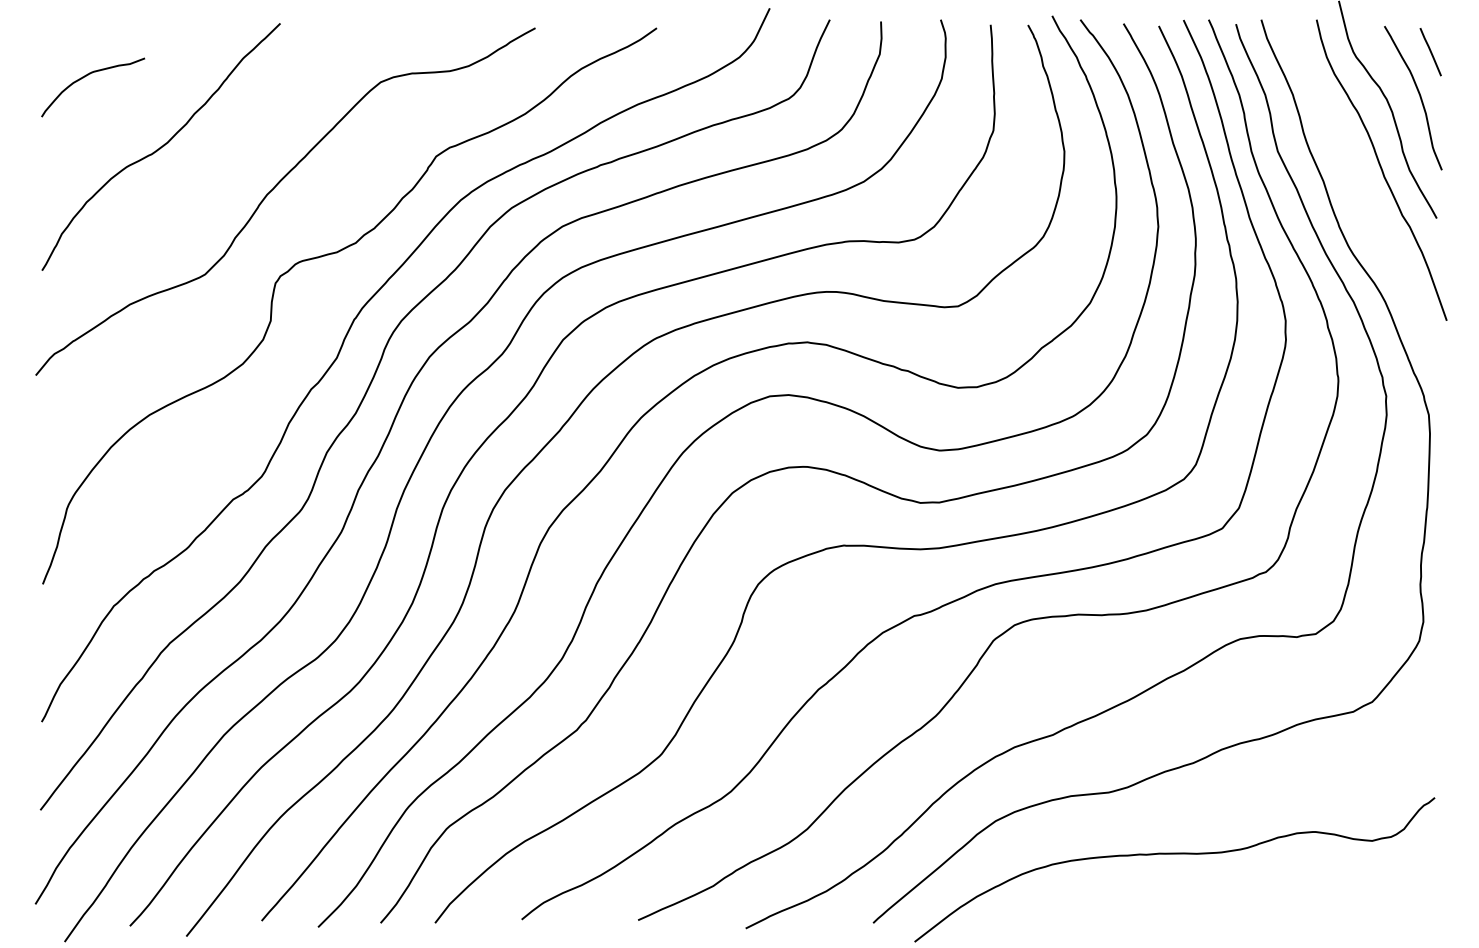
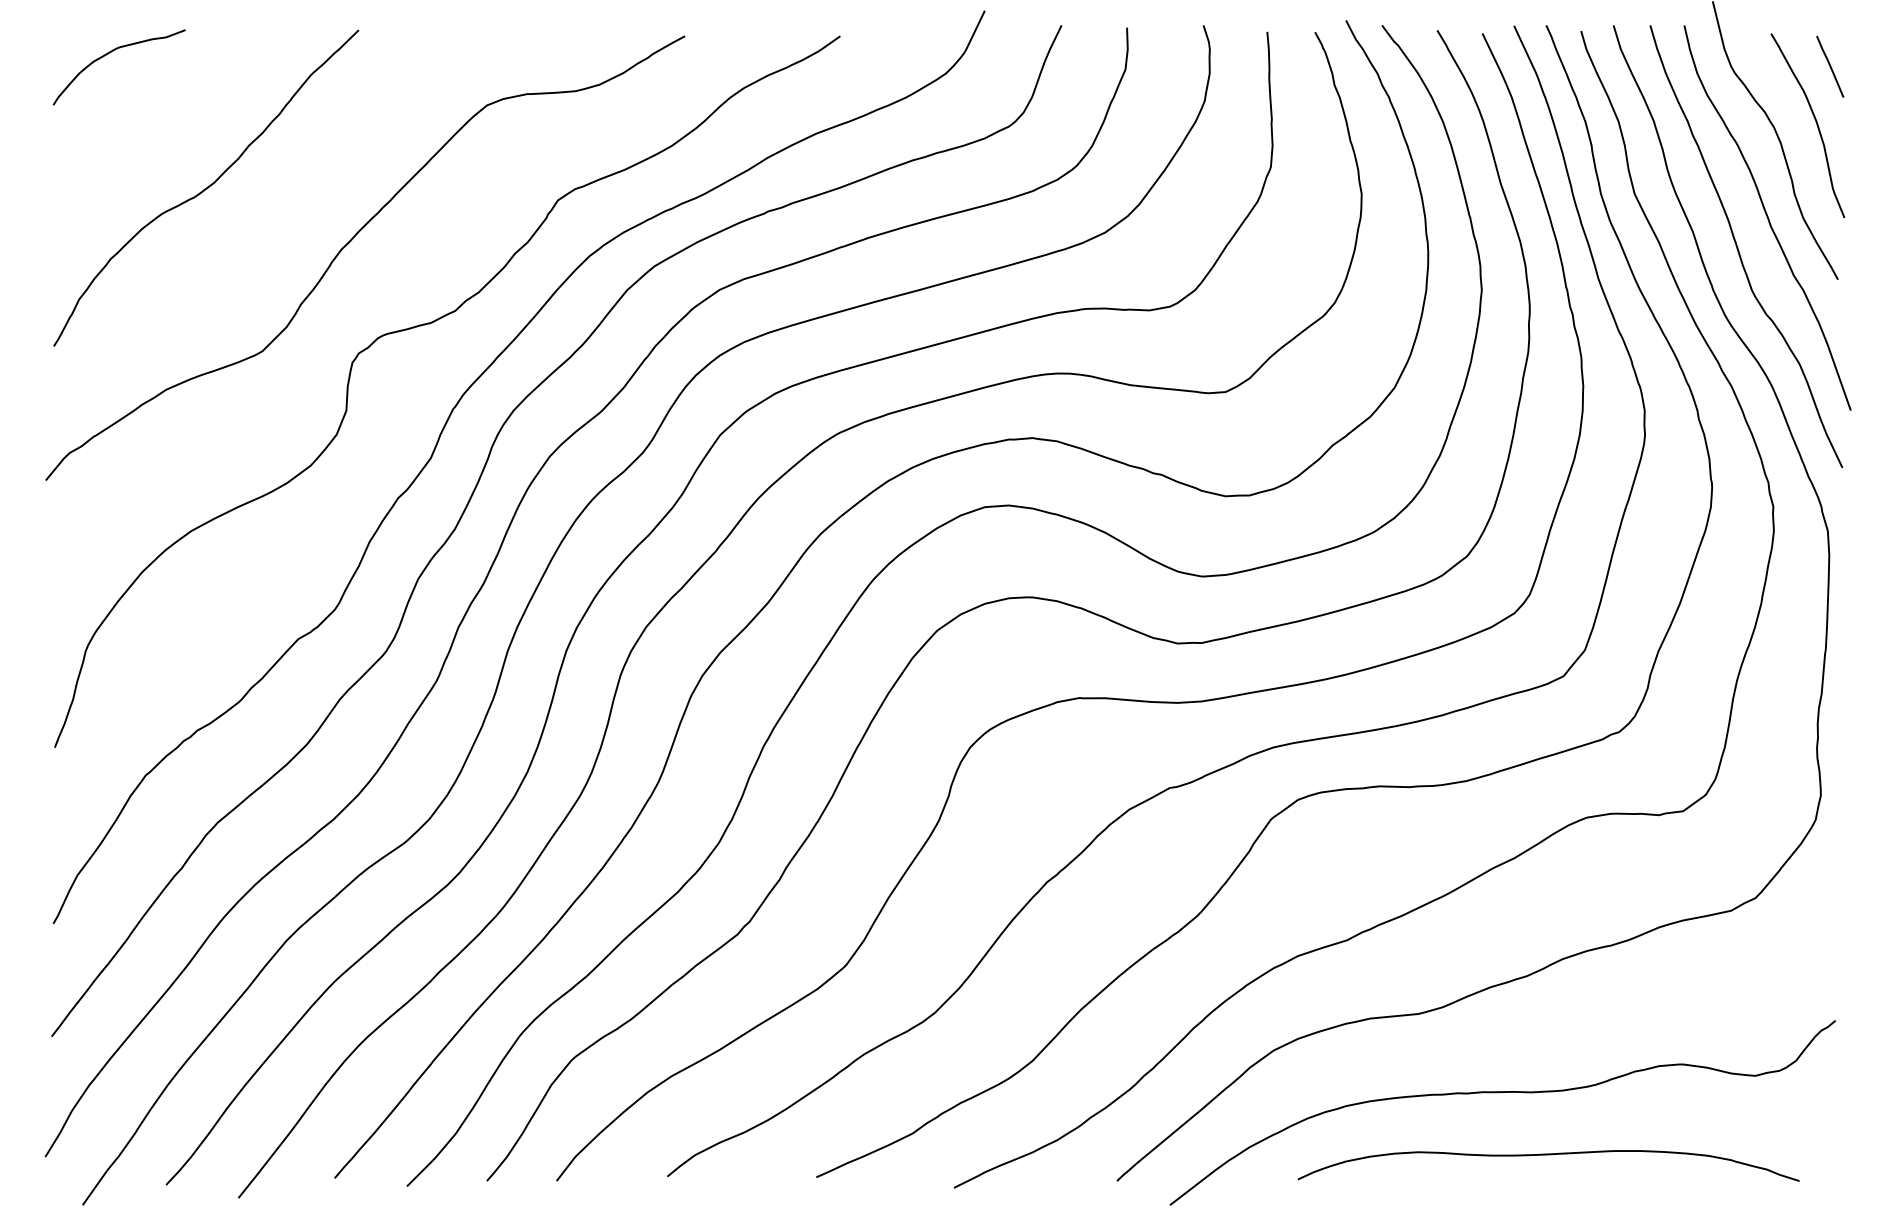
curve: (85, 77) -> (109, 54), moved
curve: (1359, 194) -> (1739, 248), added
curve: (1210, 903) -> (1548, 1155), added

